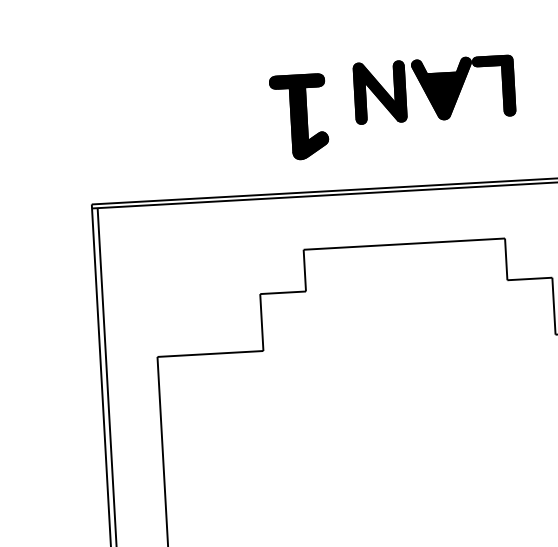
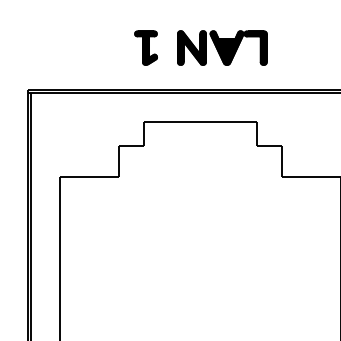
part: (434, 88) -> (222, 47), moved
part: (298, 115) -> (145, 47), size x0.71

